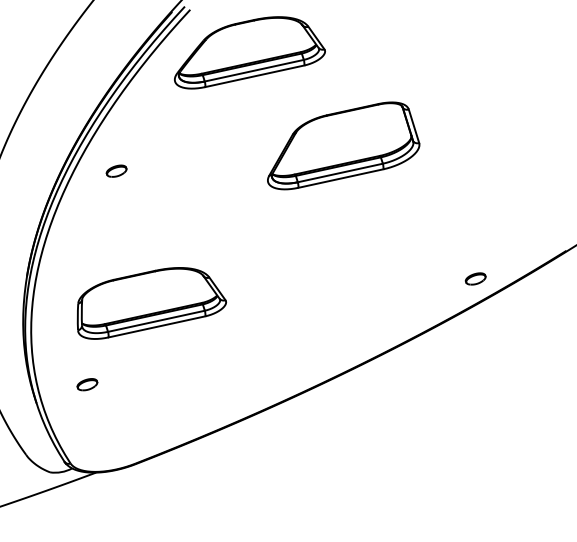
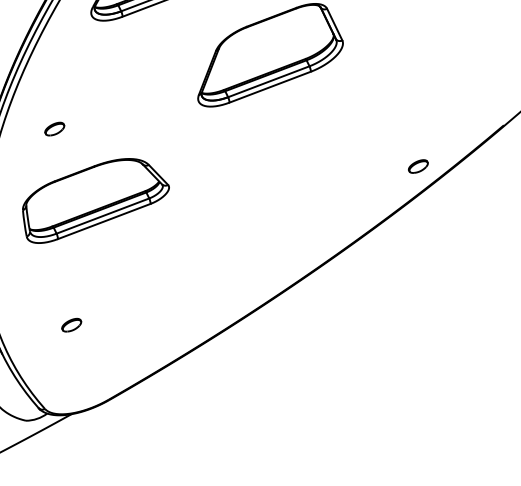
part: (116, 170) -> (54, 128), moved
part: (151, 303) -> (95, 199), moved
part: (87, 384) -> (71, 325), moved

